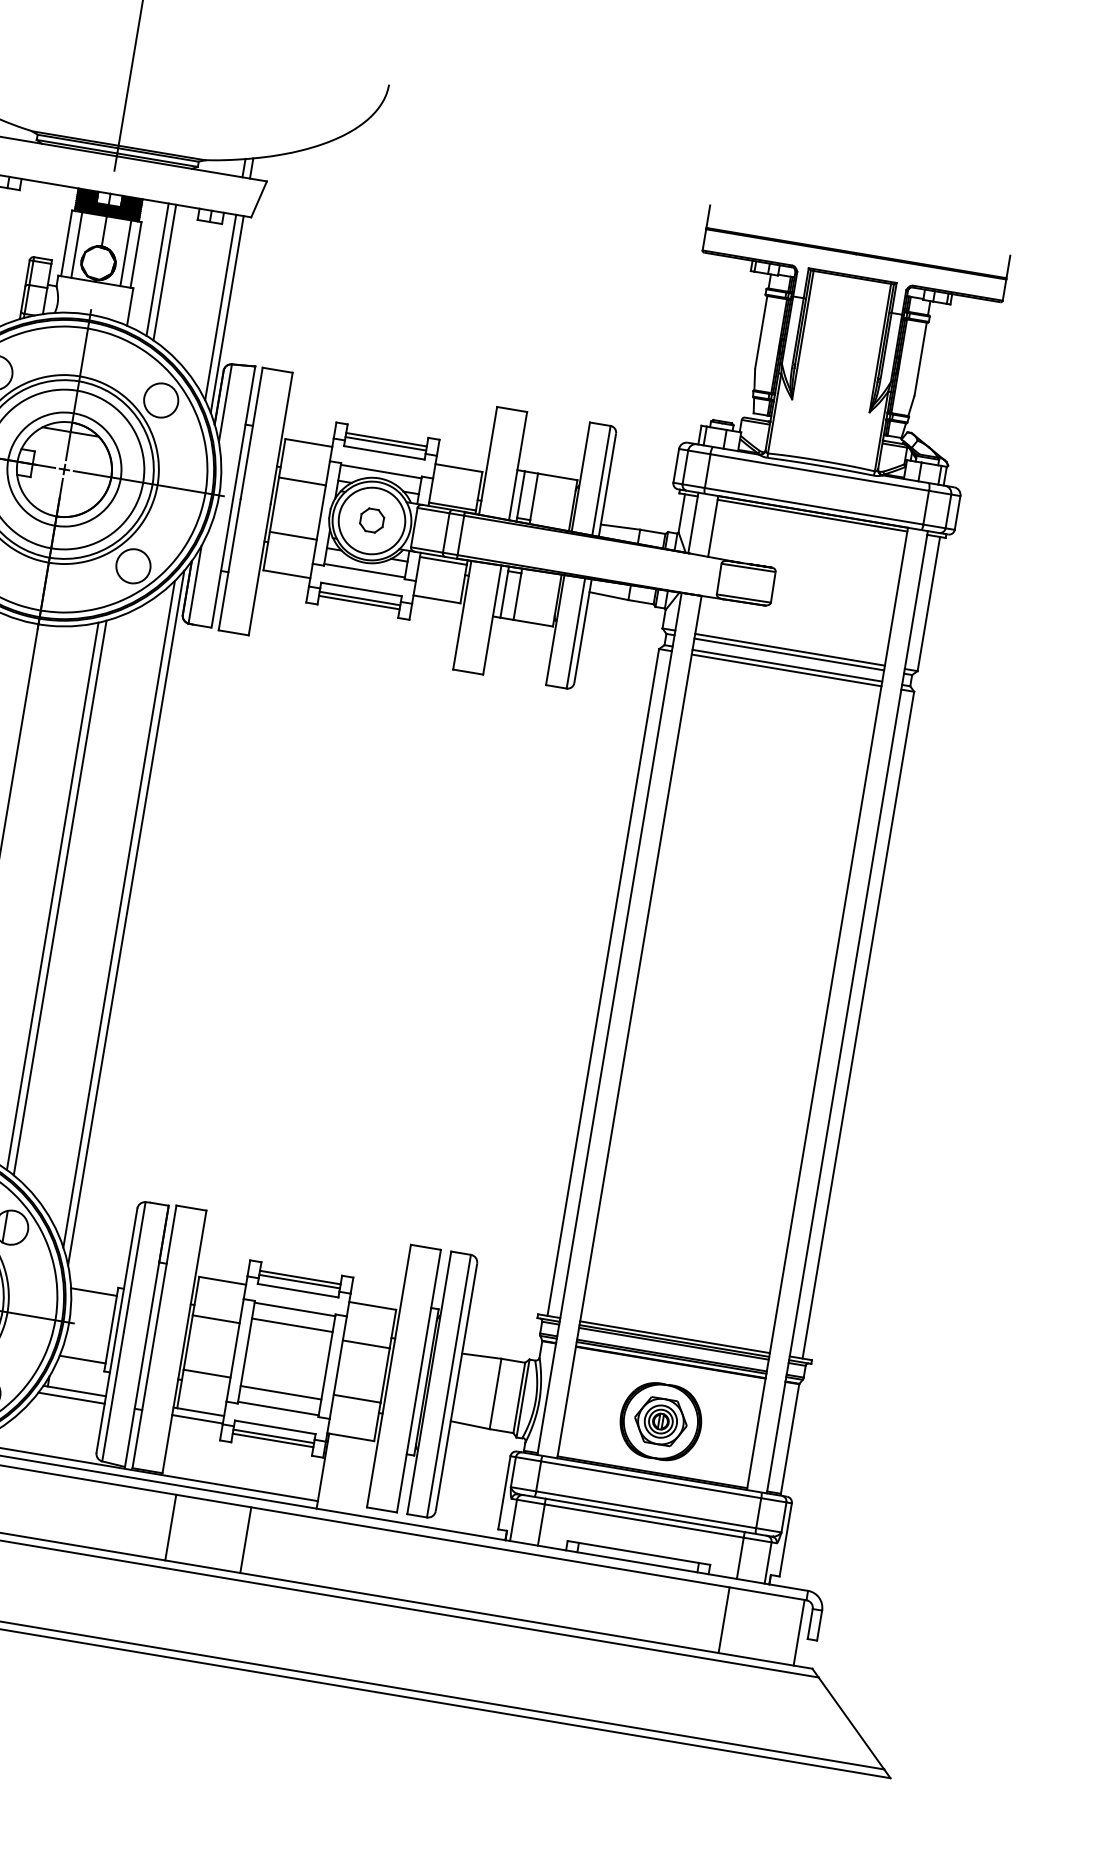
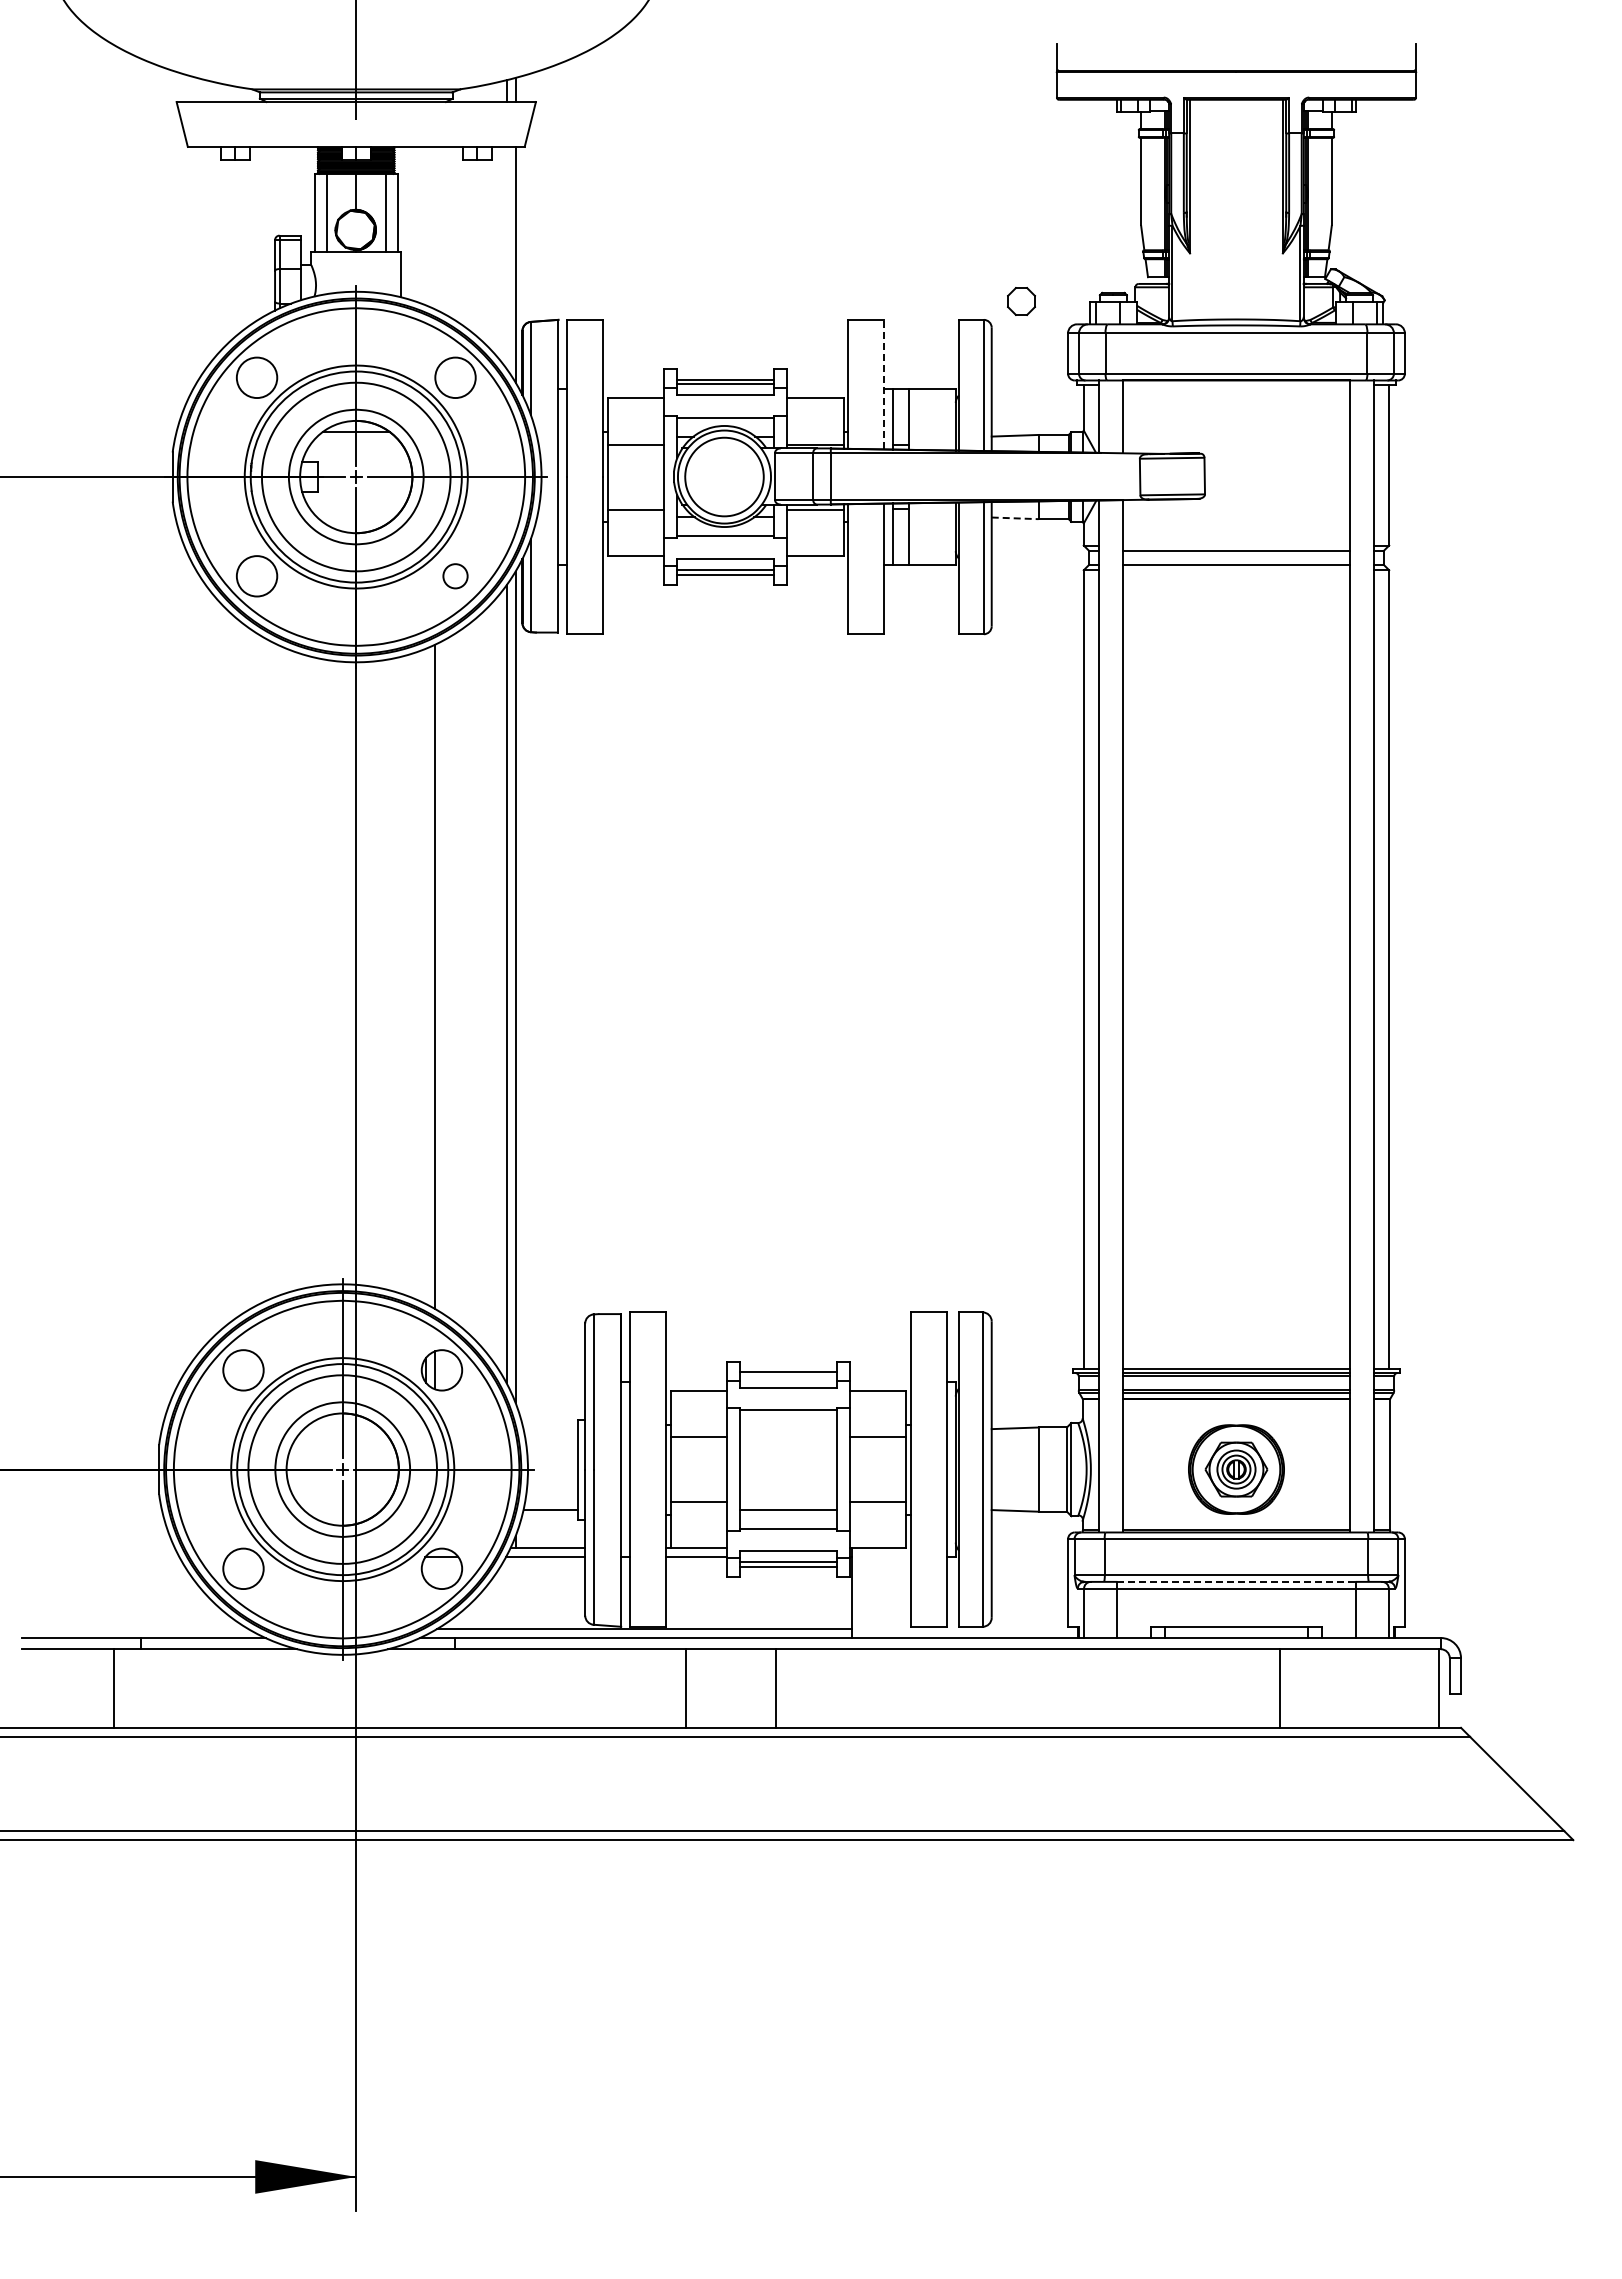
line: (157, 269) -> (425, 225), removed
line: (164, 272) -> (434, 227), removed
line: (220, 307) -> (506, 257), removed
line: (517, 465) -> (883, 384), solid -> dashed
line: (812, 515) -> (1236, 384), removed
part: (372, 520) -> (1021, 301), moved
circle: (133, 566) -> (455, 576), size x0.6
line: (609, 596) -> (1015, 518), solid -> dashed
line: (790, 649) -> (1236, 545), removed
line: (786, 670) -> (1236, 570), removed
line: (52, 896) -> (425, 976), removed
line: (299, 1281) -> (788, 1376), removed
line: (93, 1292) -> (550, 1429), removed
line: (292, 1325) -> (788, 1429), removed
line: (645, 1515) -> (1236, 1581), solid -> dashed
line: (723, 1620) -> (1279, 1688), moved

